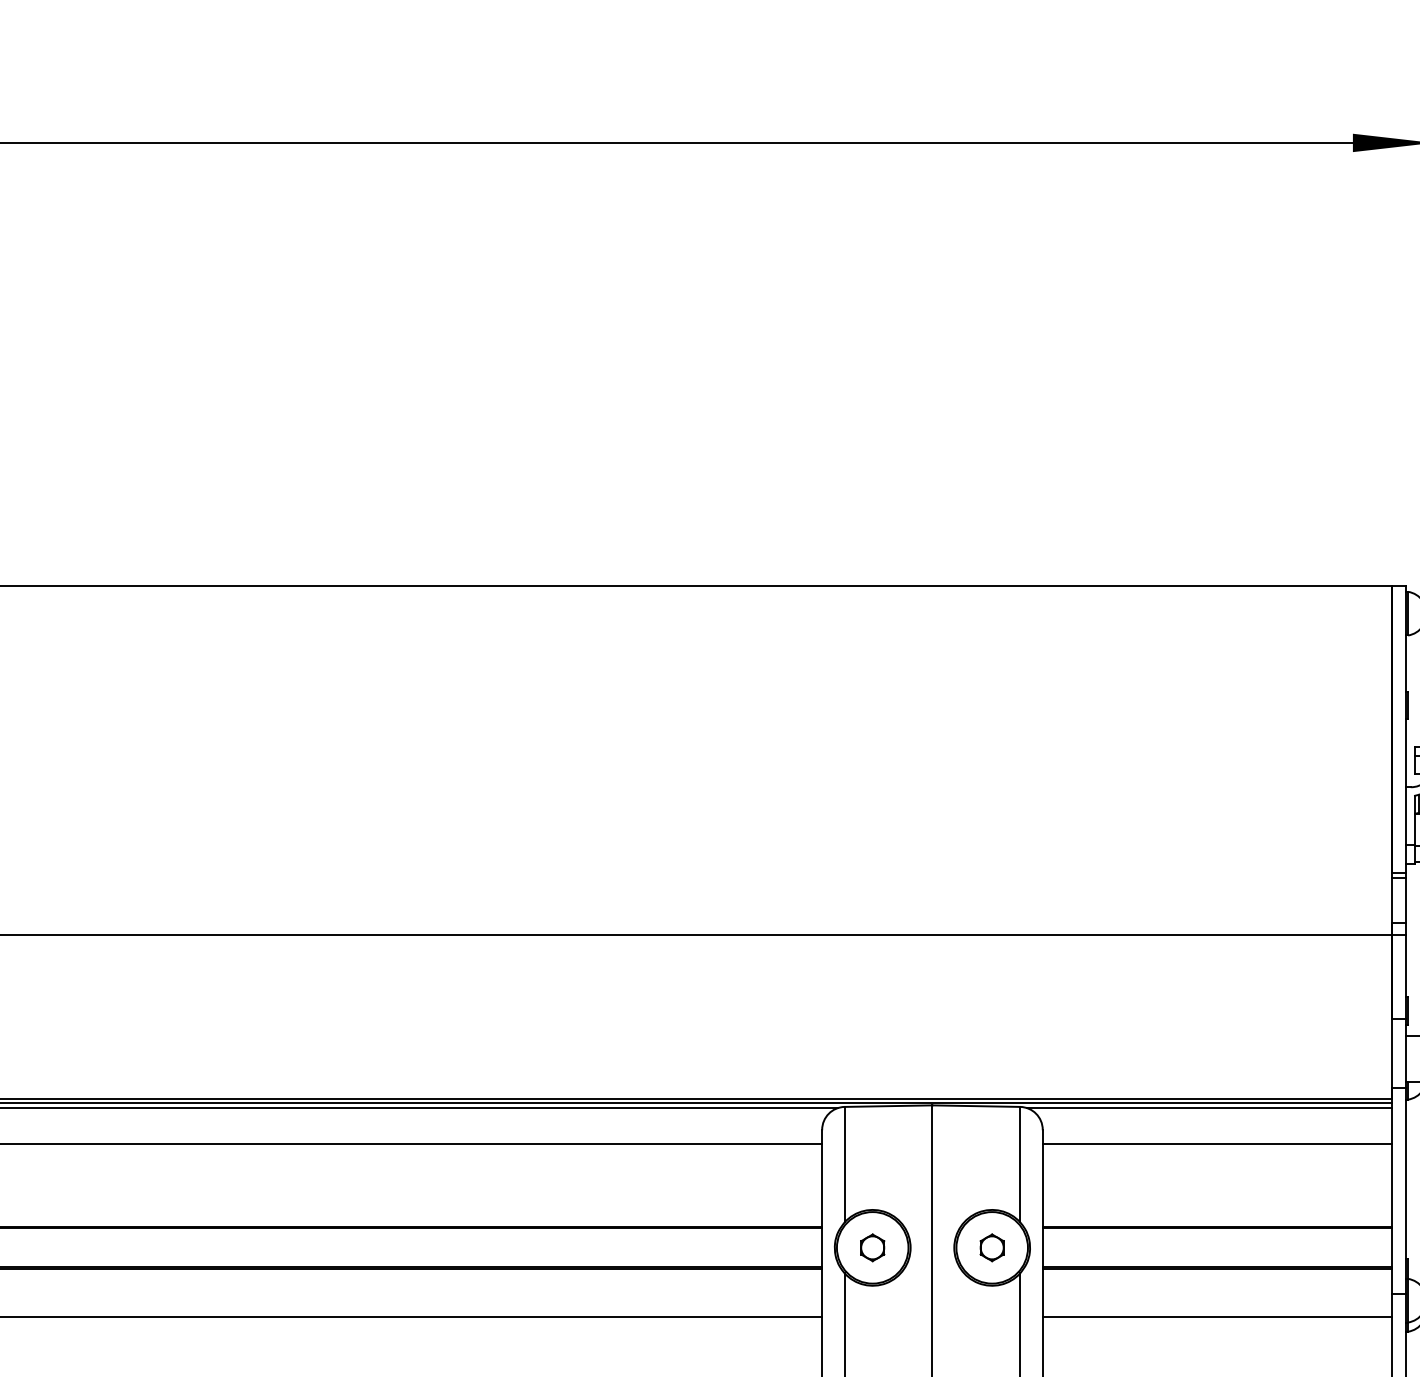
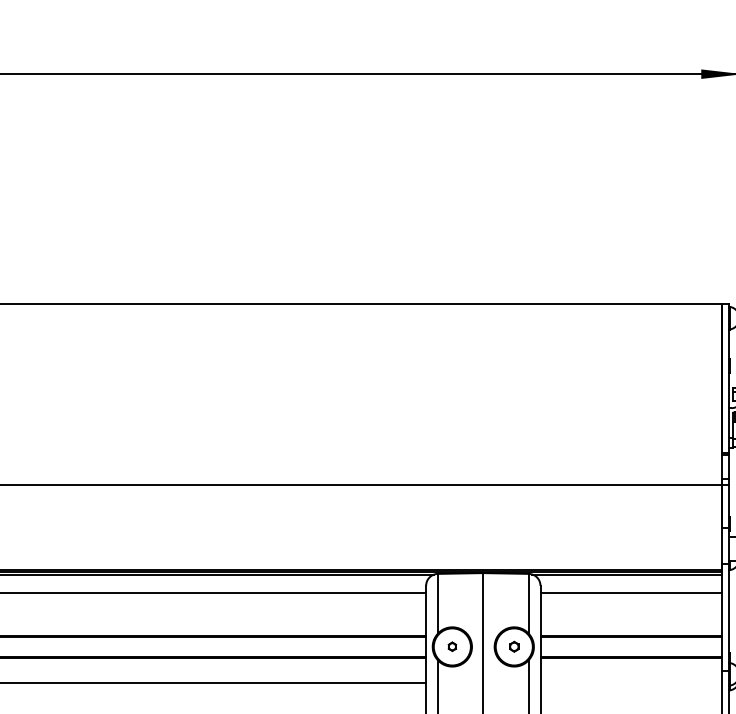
part: (873, 1246) -> (452, 646), size x0.6
part: (992, 1246) -> (514, 646), size x0.7
line: (1216, 1316) -> (630, 682), removed

